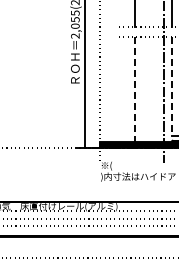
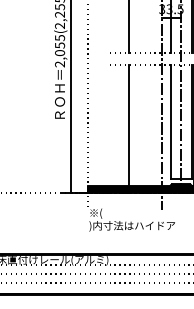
line: (171, 86) -> (170, 122), dashed -> solid
line: (135, 89) -> (129, 125), dashed -> solid

